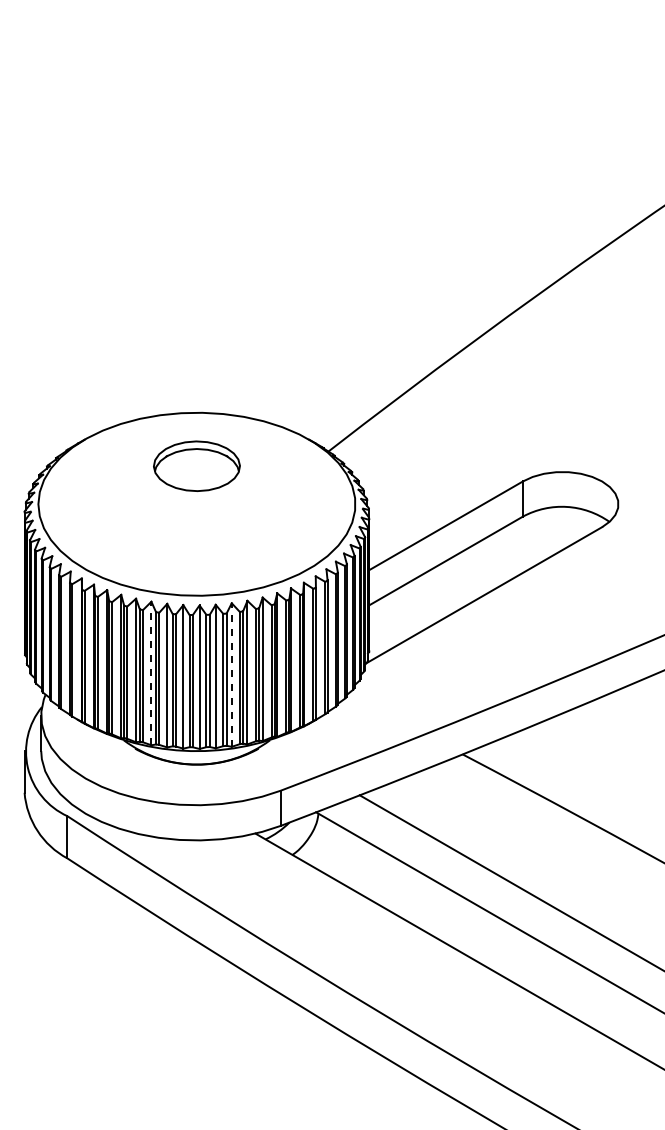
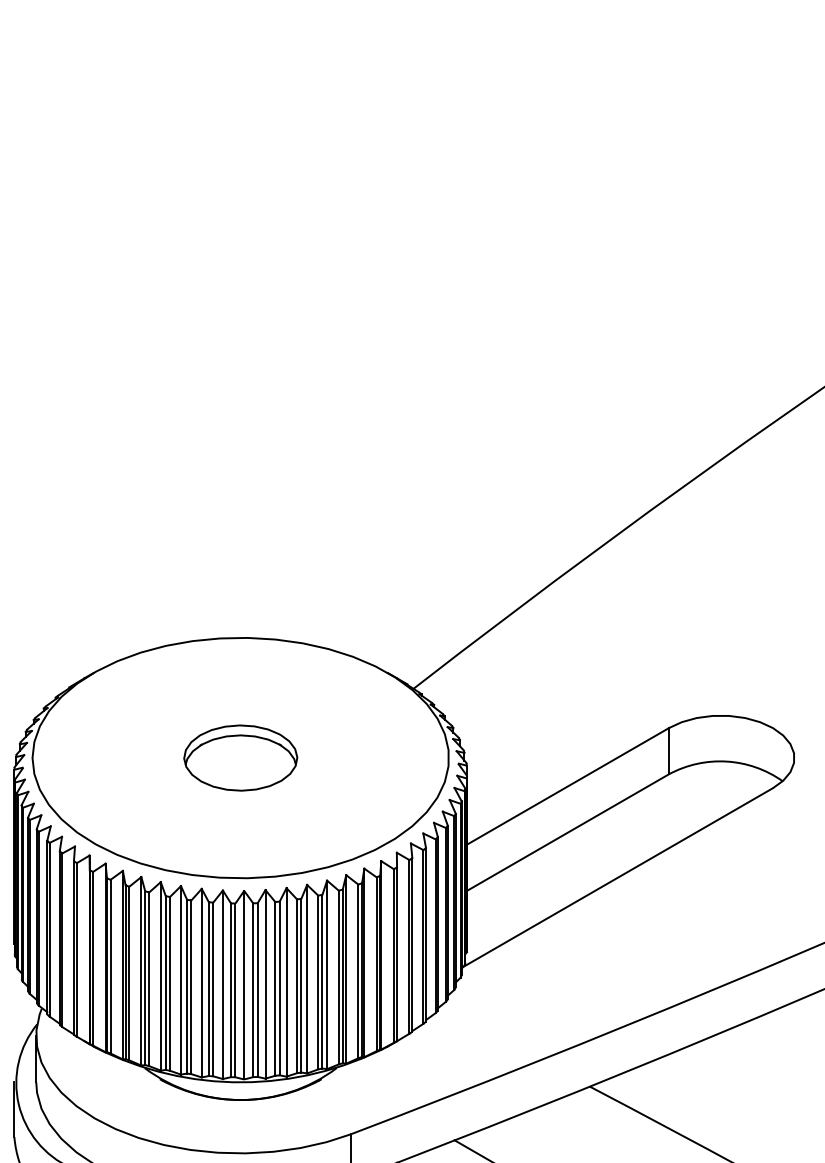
part: (196, 465) -> (240, 757), moved
line: (151, 673) -> (181, 980), dashed -> solid
line: (231, 675) -> (286, 982), dashed -> solid

